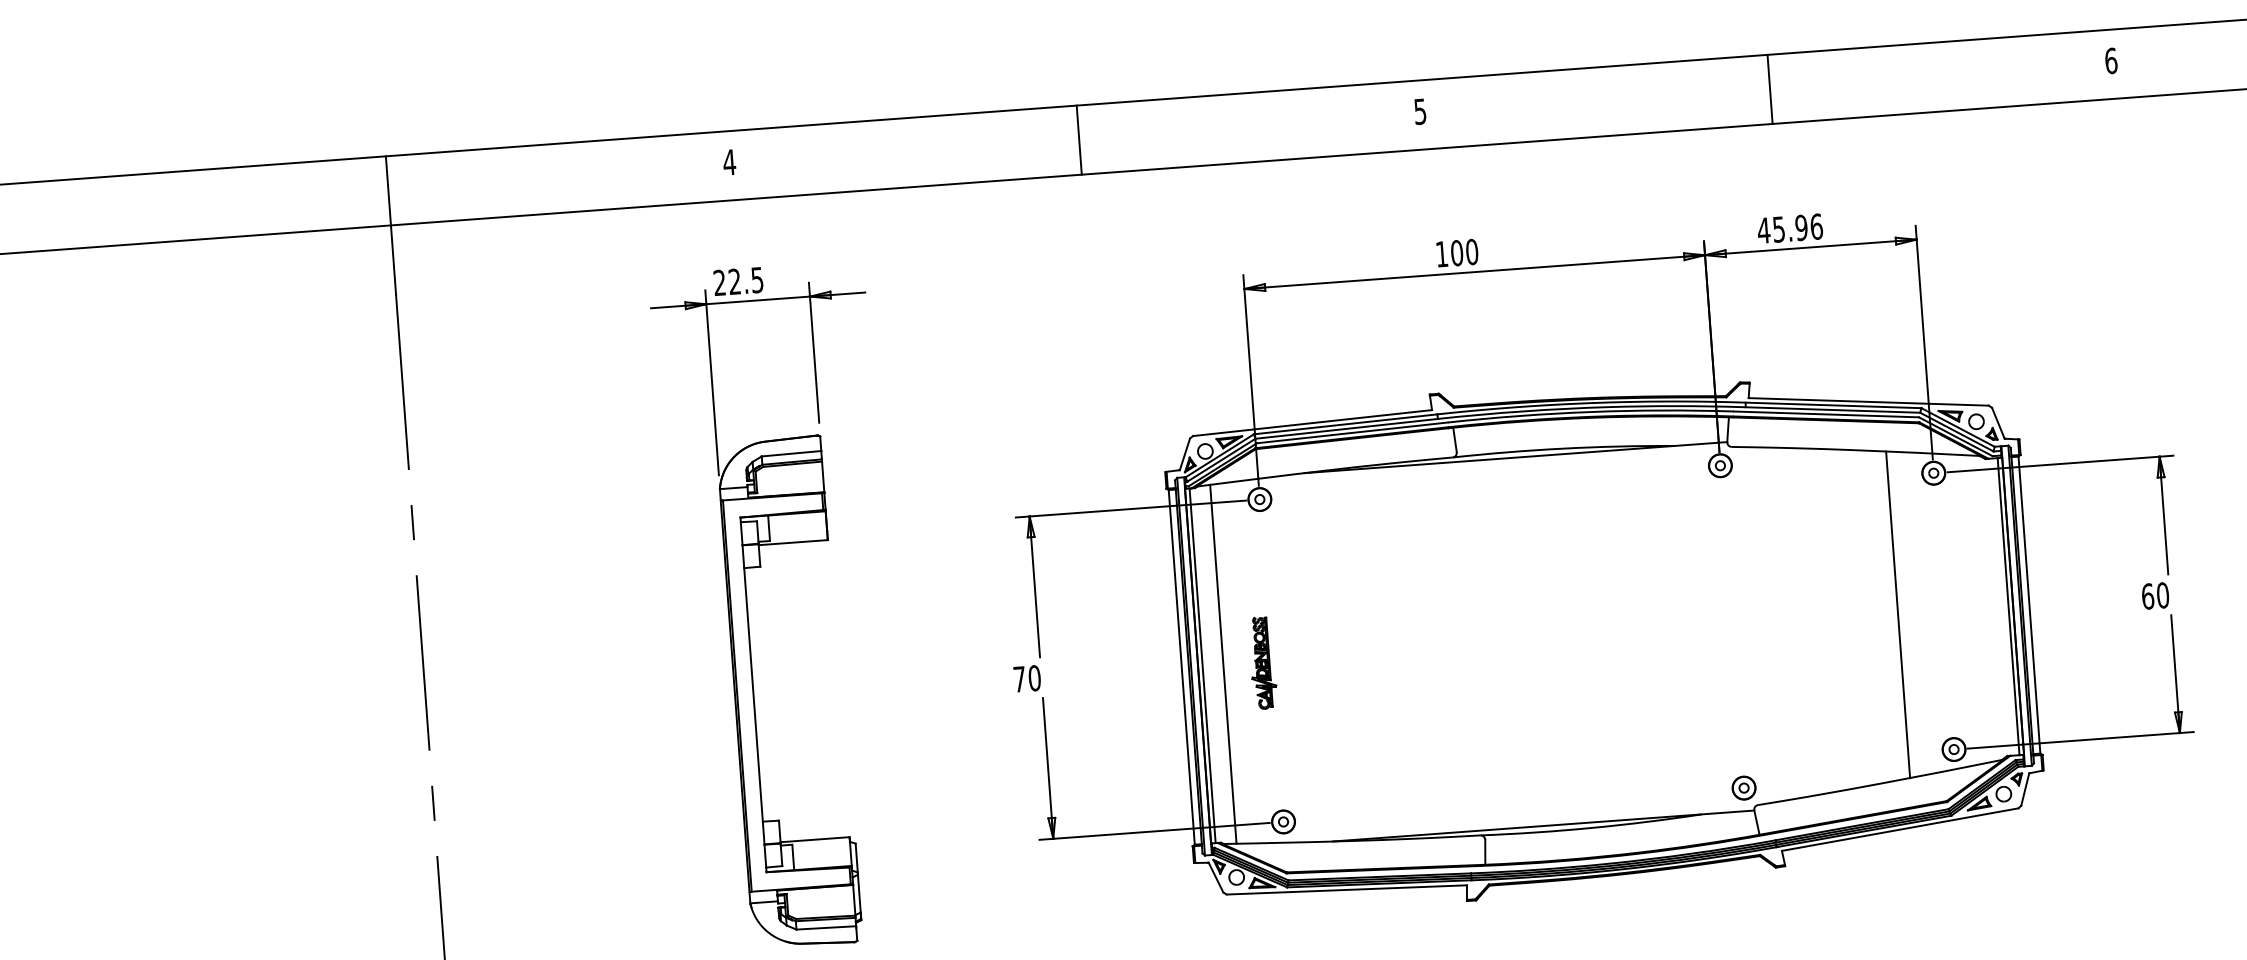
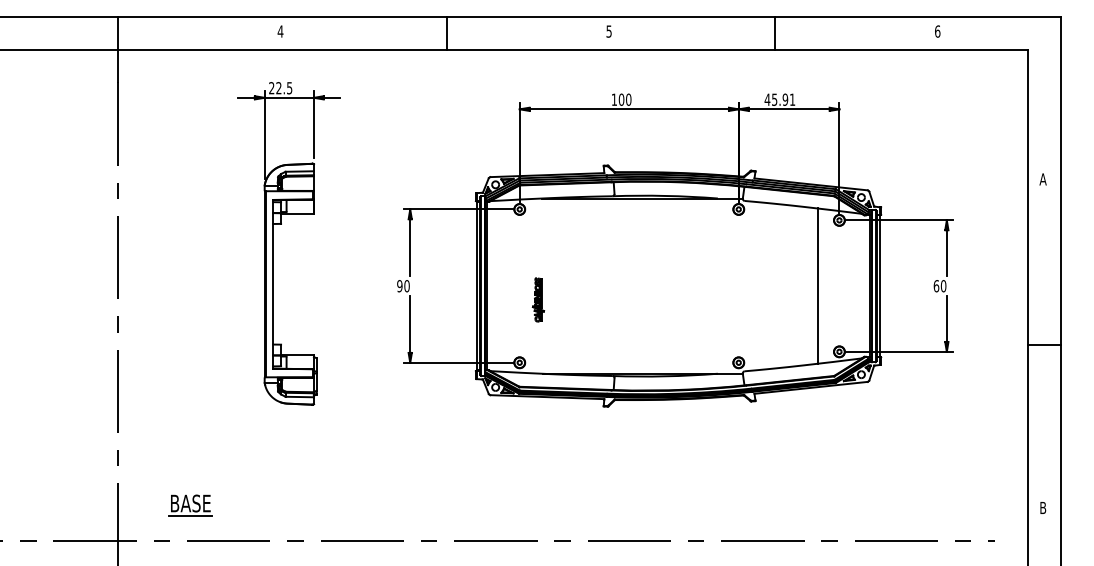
text: (1816, 226) -> (792, 99), 45.96 -> 45.91
part: (1262, 662) -> (538, 299), moved
line: (1222, 663) -> (496, 285), removed
text: (1018, 680) -> (399, 286), 70 -> 90

